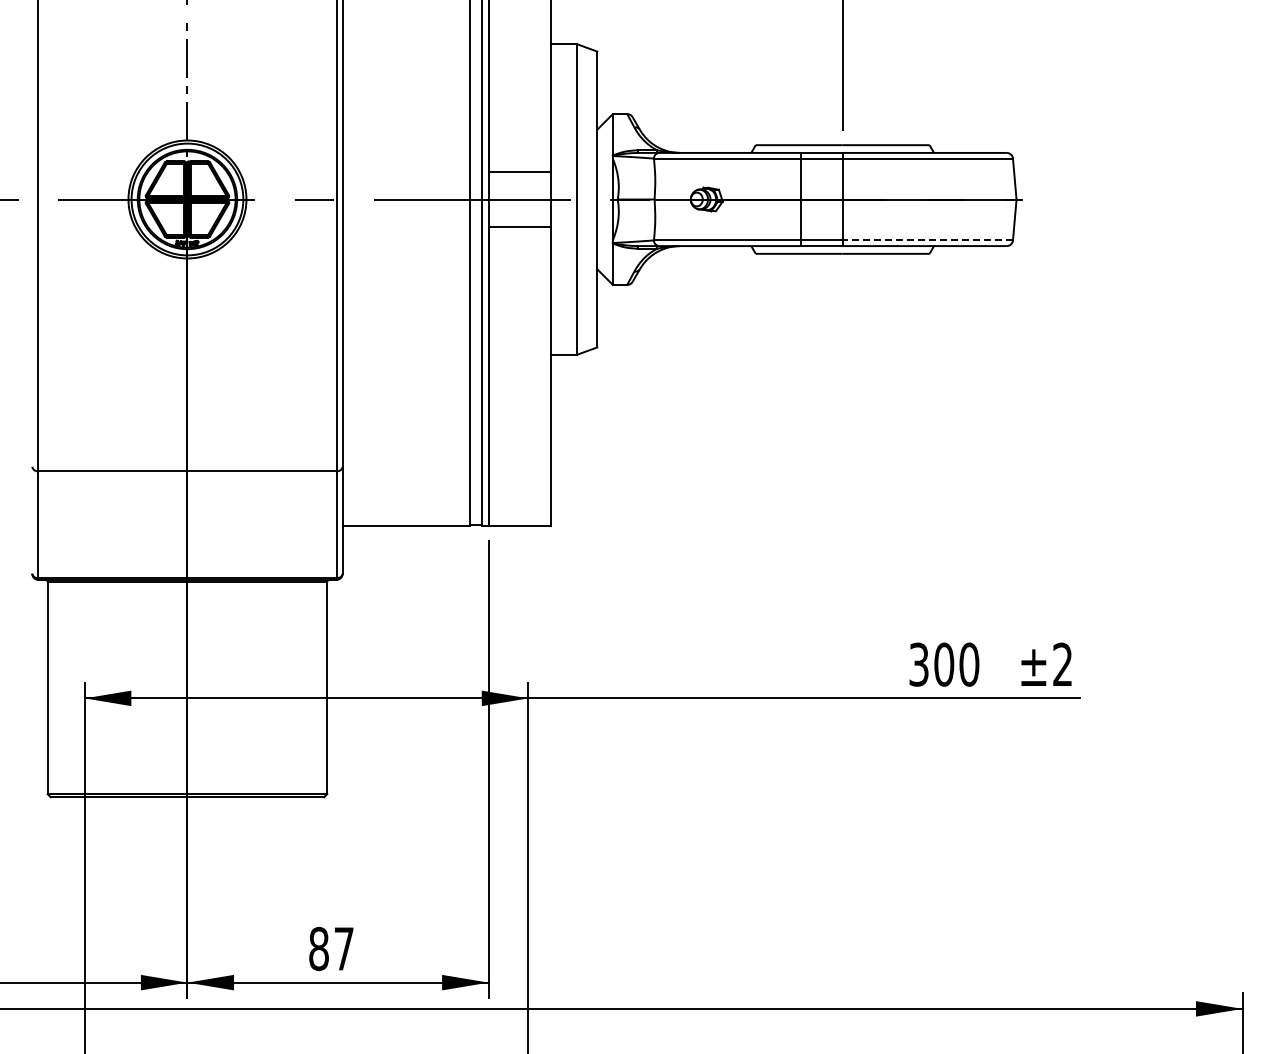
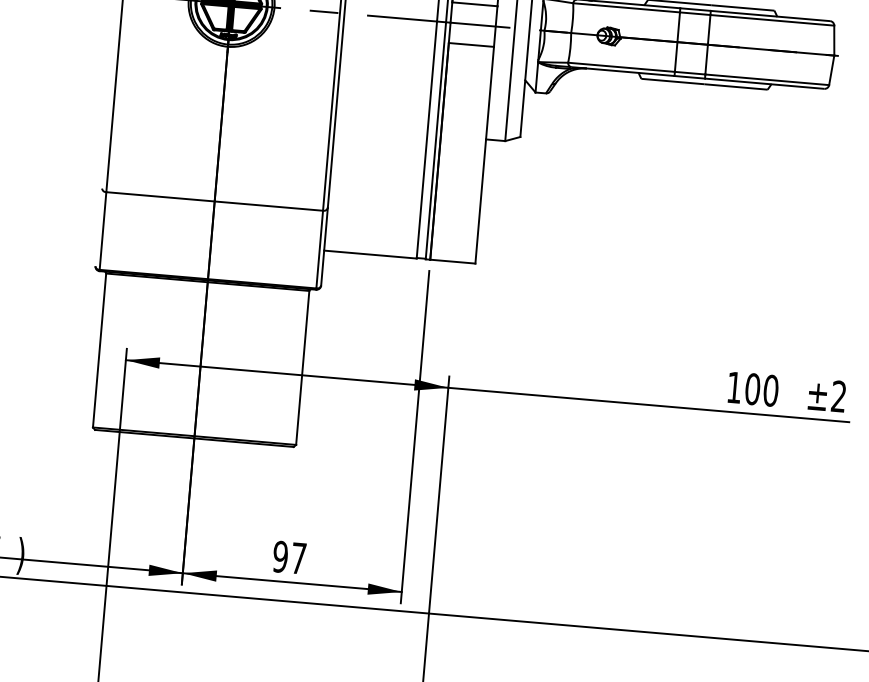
line: (927, 240) -> (767, 79), dashed -> solid
text: (918, 664) -> (734, 387), 300 -> 100
text: (318, 948) -> (280, 556), 87 -> 97

